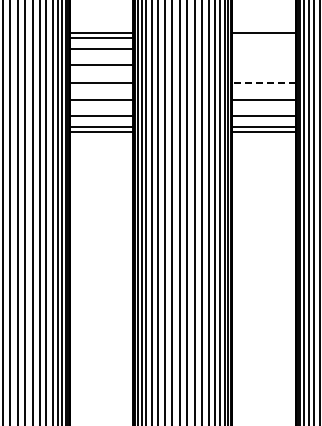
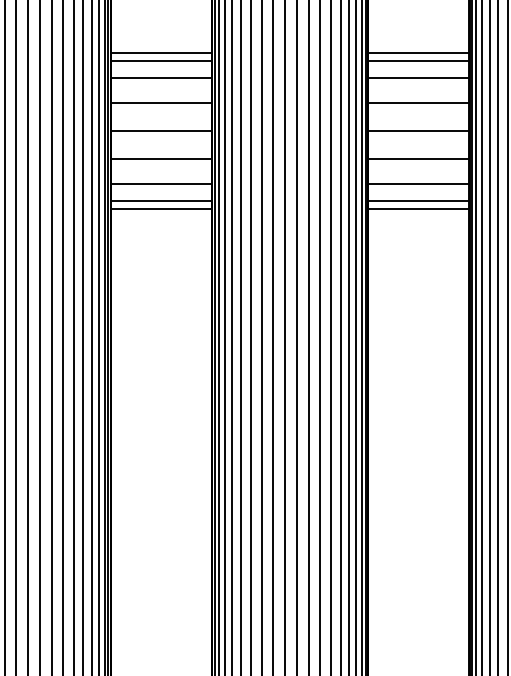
line: (263, 38) -> (418, 61), added
line: (263, 49) -> (418, 78), added
line: (263, 64) -> (418, 102), added
line: (263, 82) -> (418, 130), dashed -> solid

